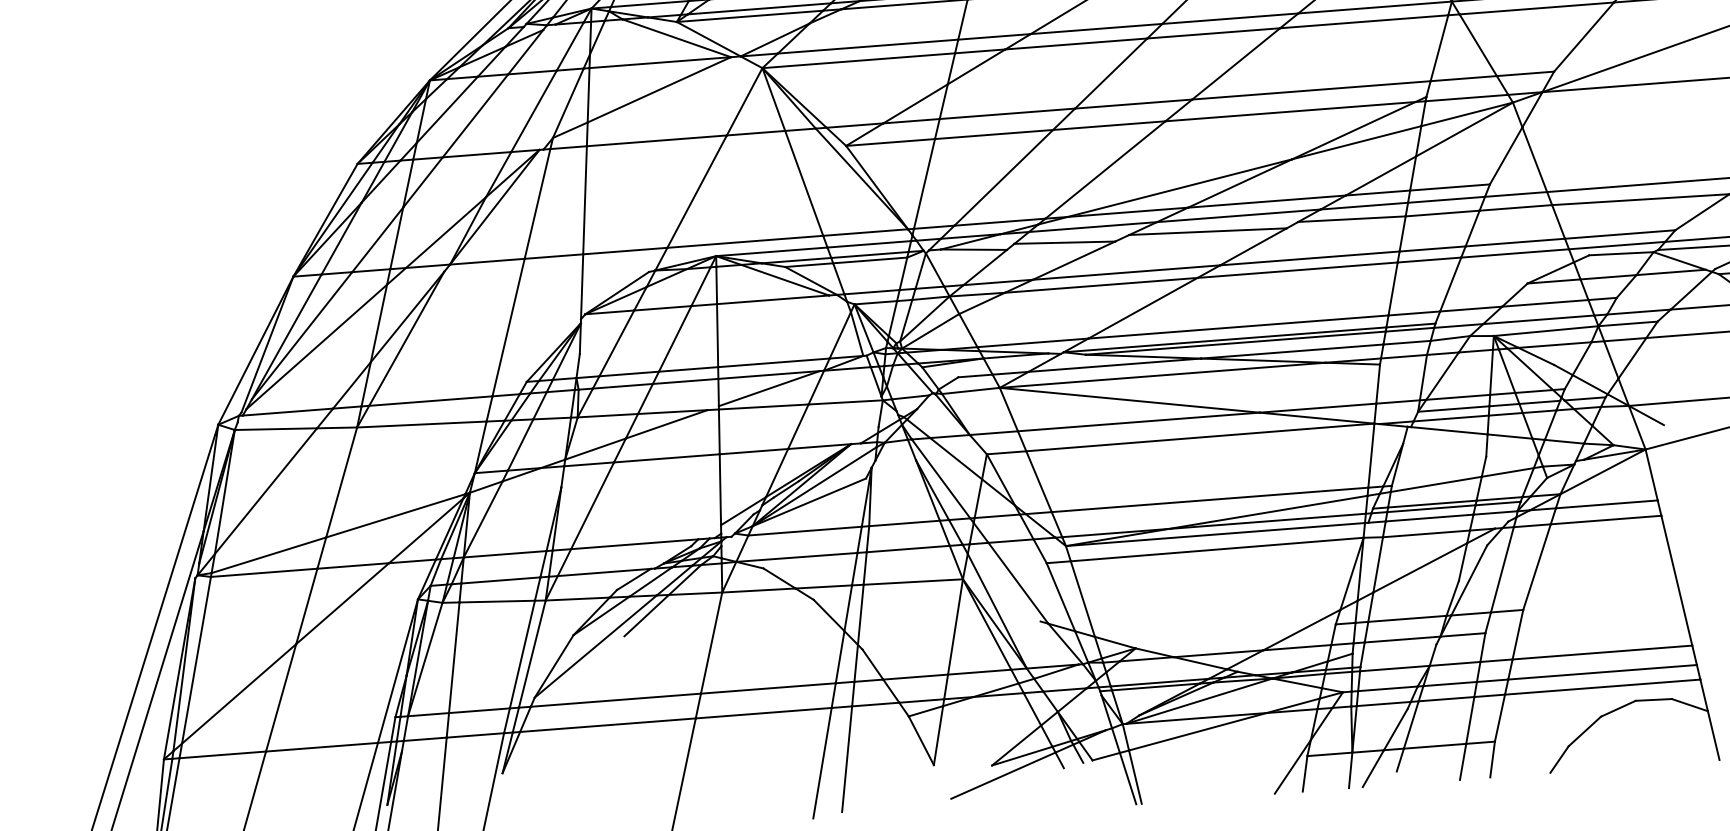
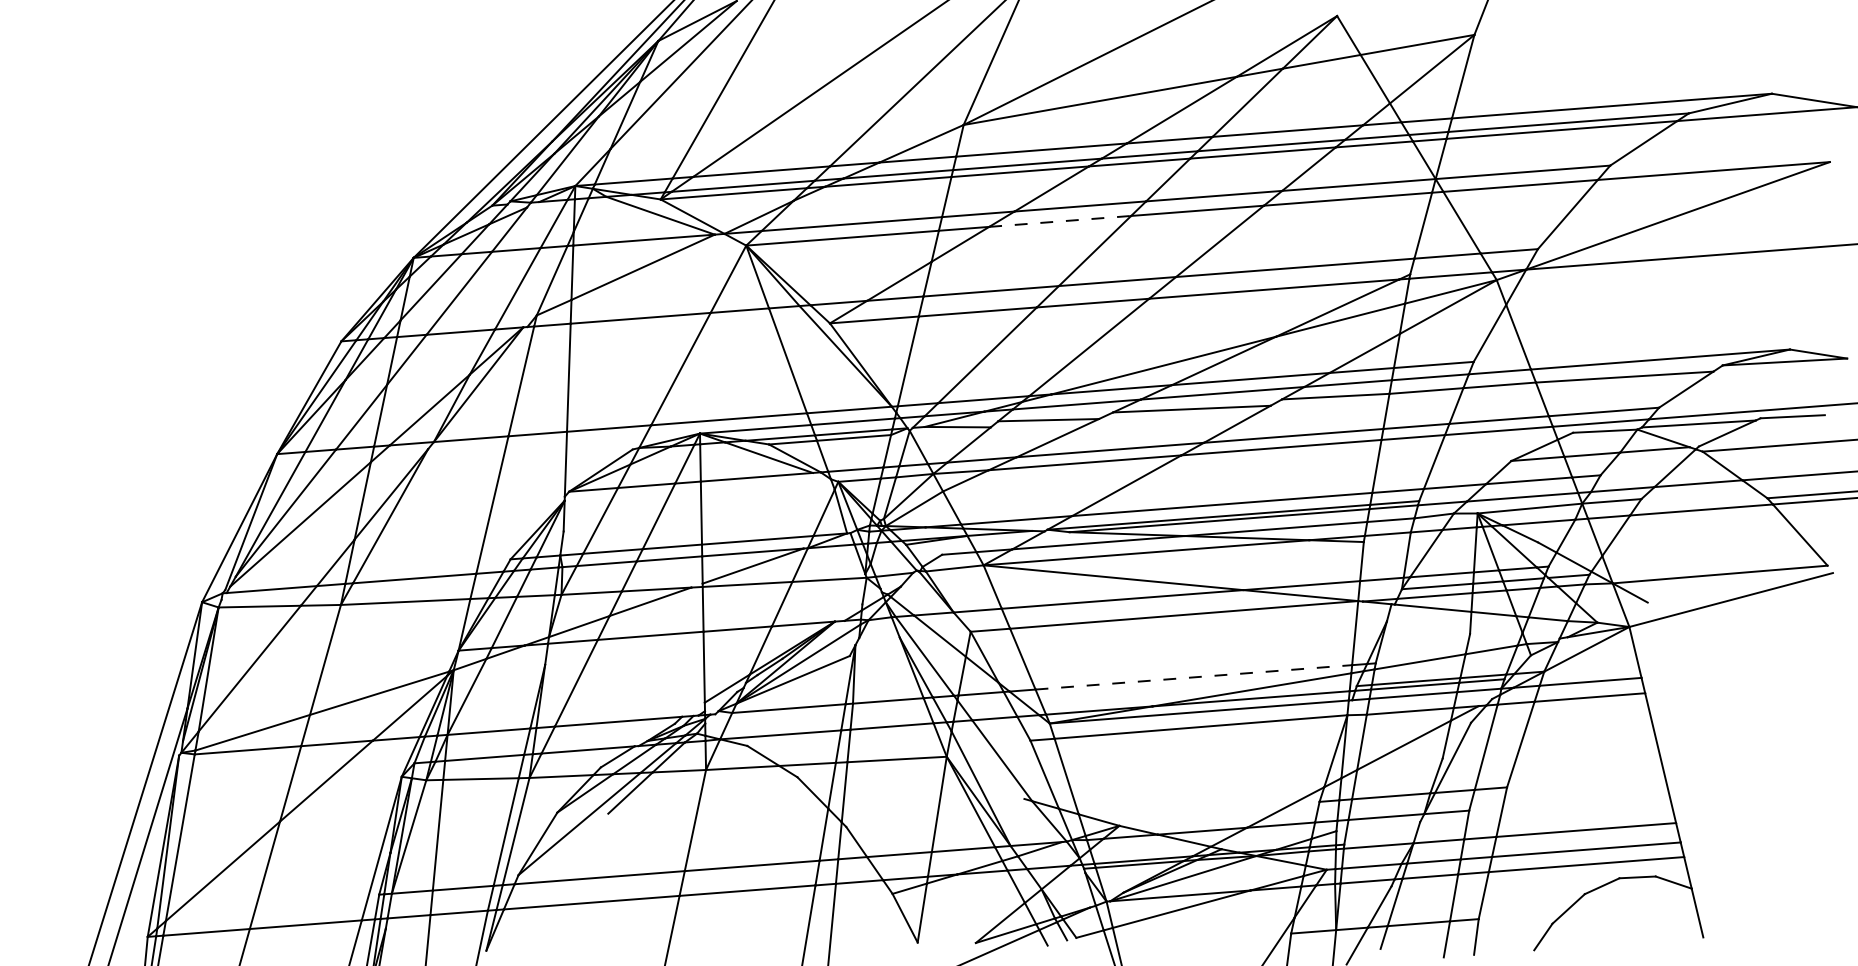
line: (1076, 44) -> (1060, 221), solid -> dashed
line: (1209, 500) -> (1193, 677), solid -> dashed

